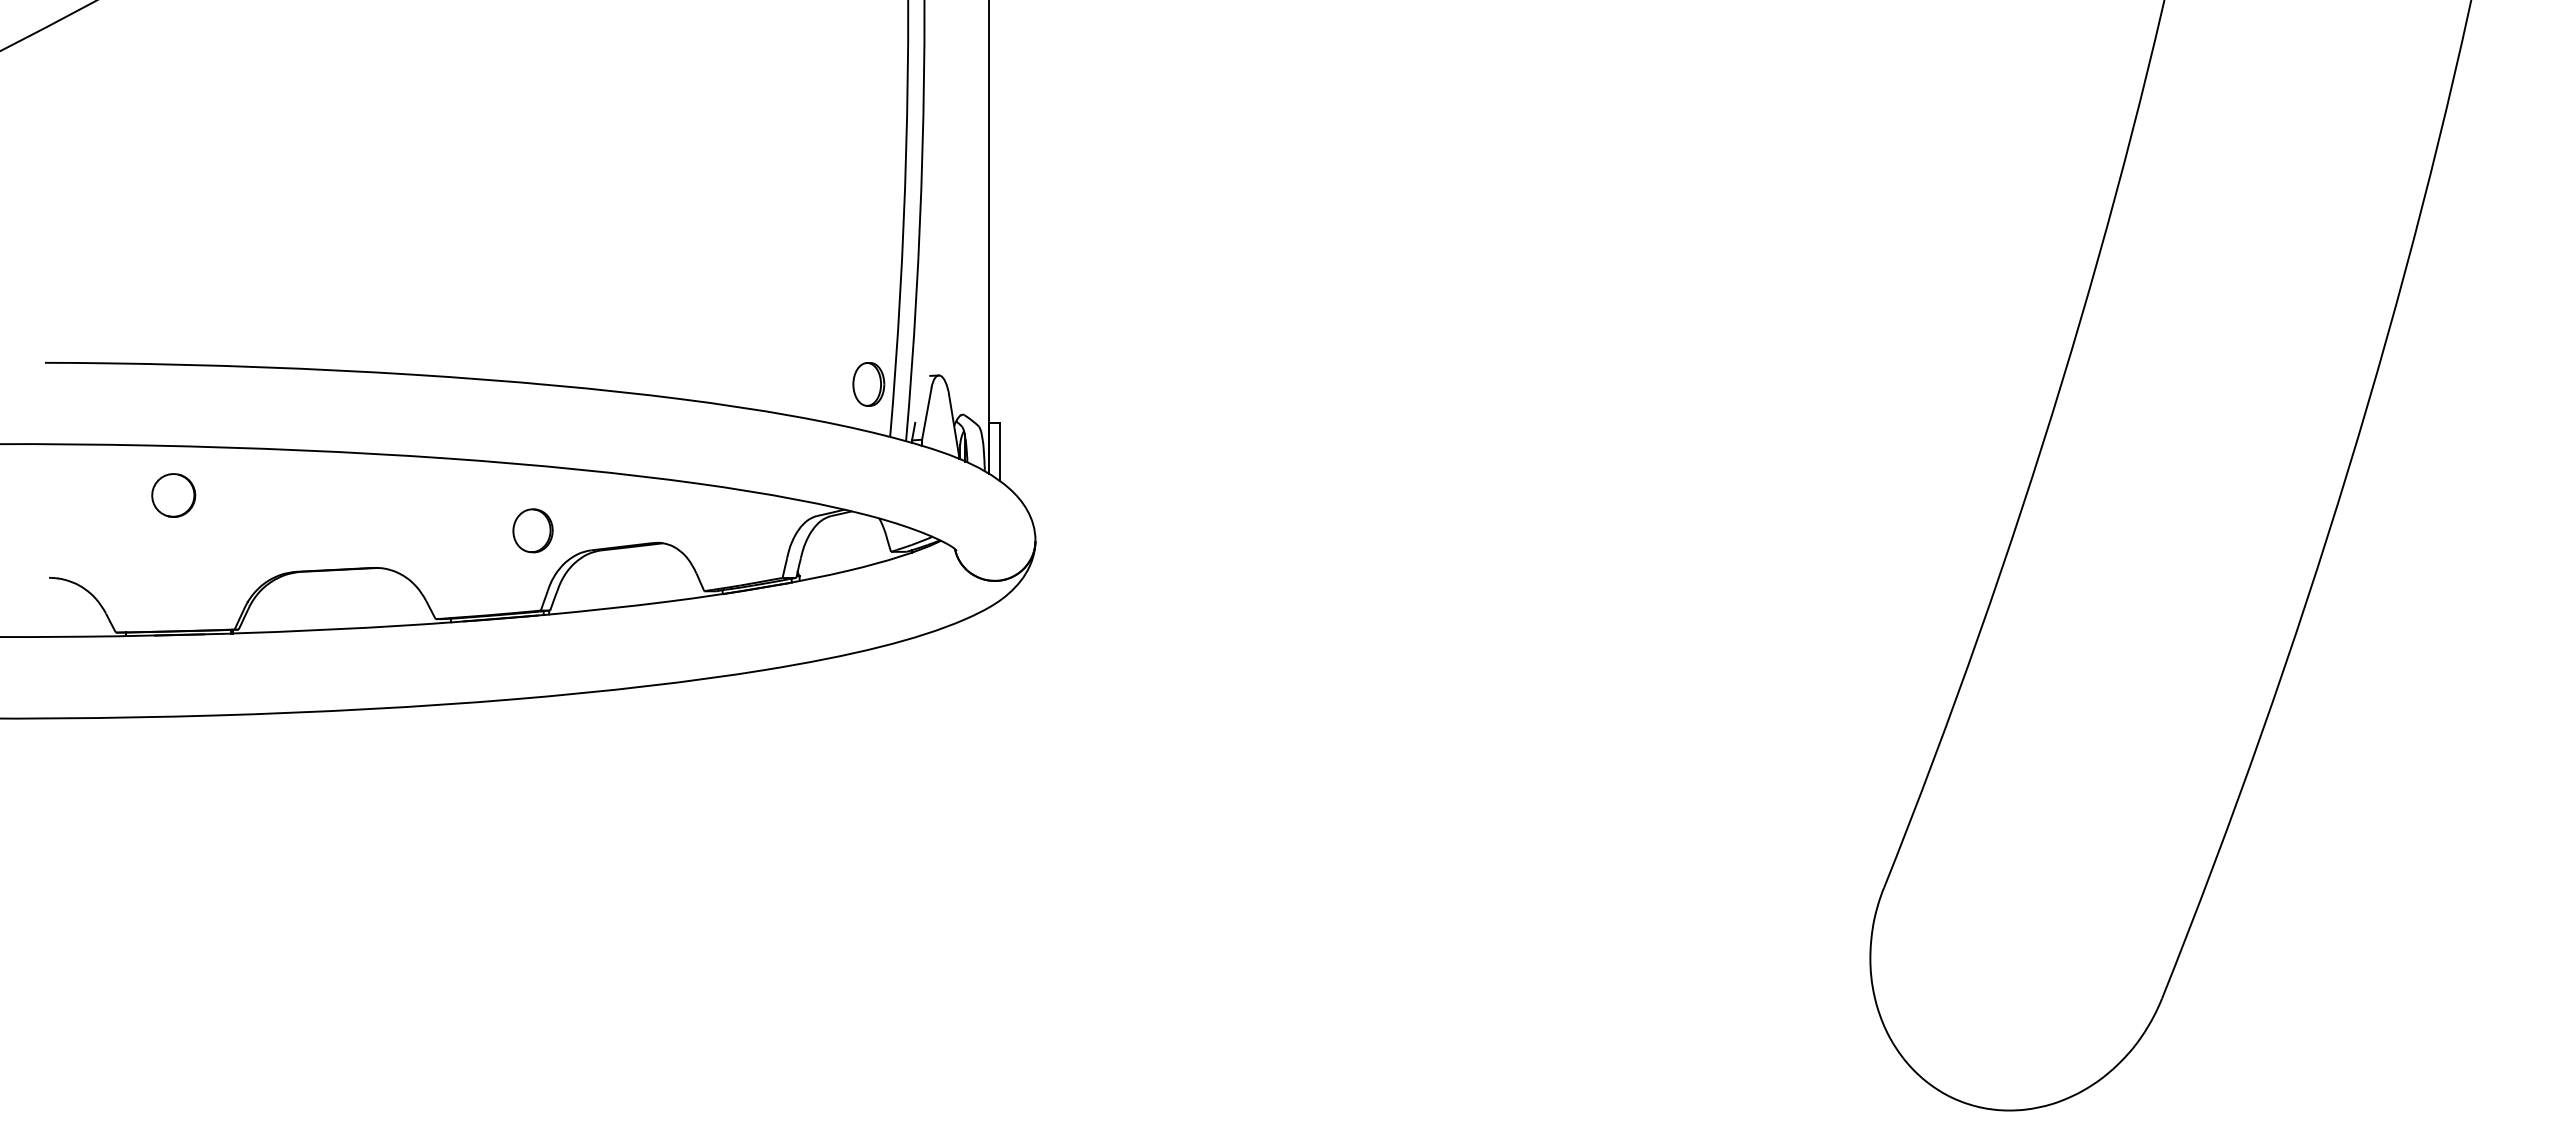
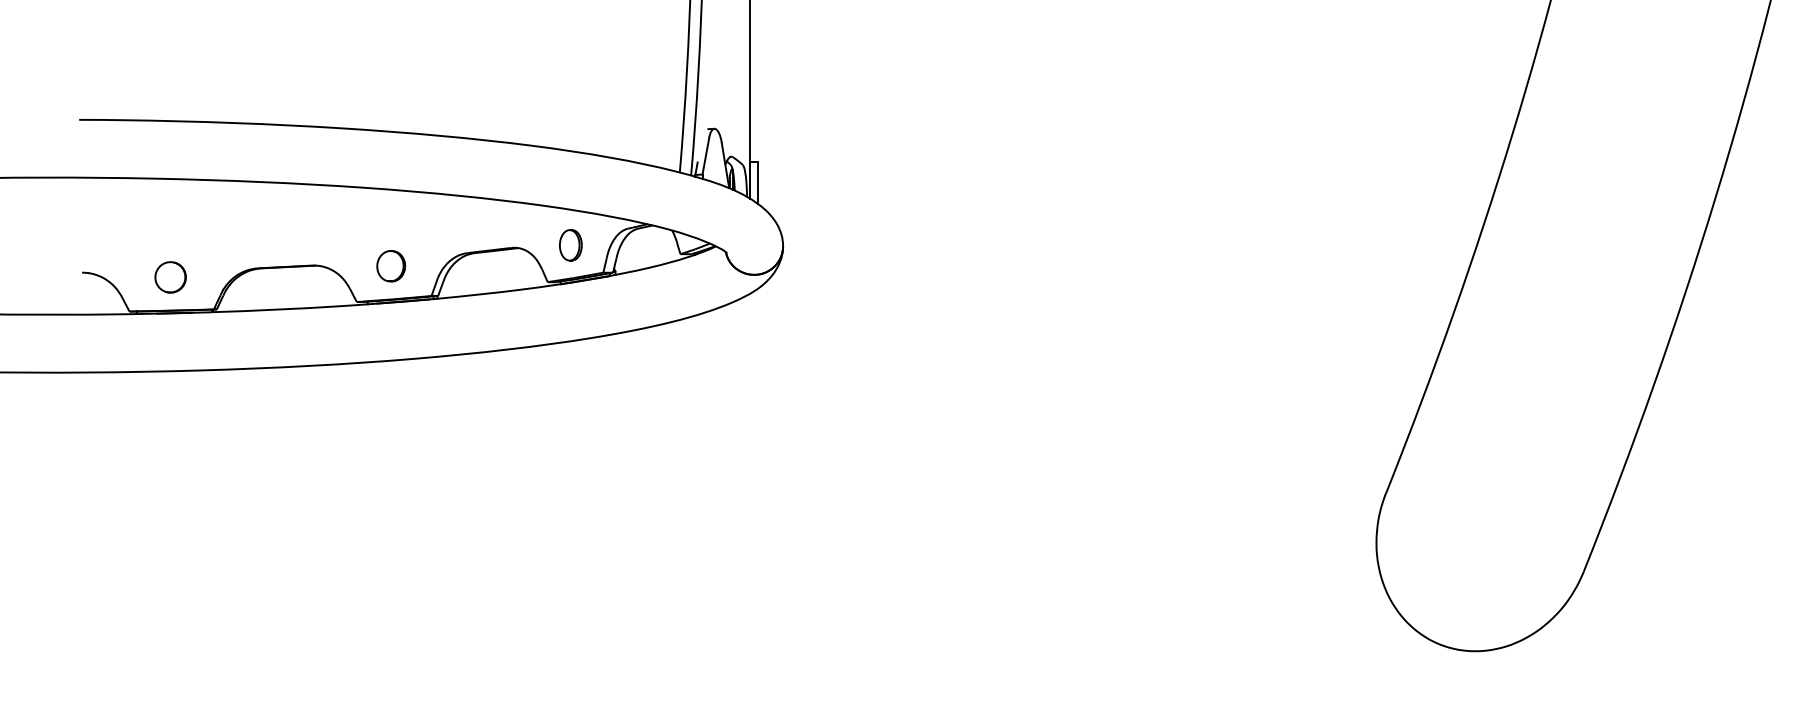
part: (868, 384) -> (570, 245), moved
part: (173, 495) -> (170, 277), moved
part: (532, 530) -> (390, 266), moved

